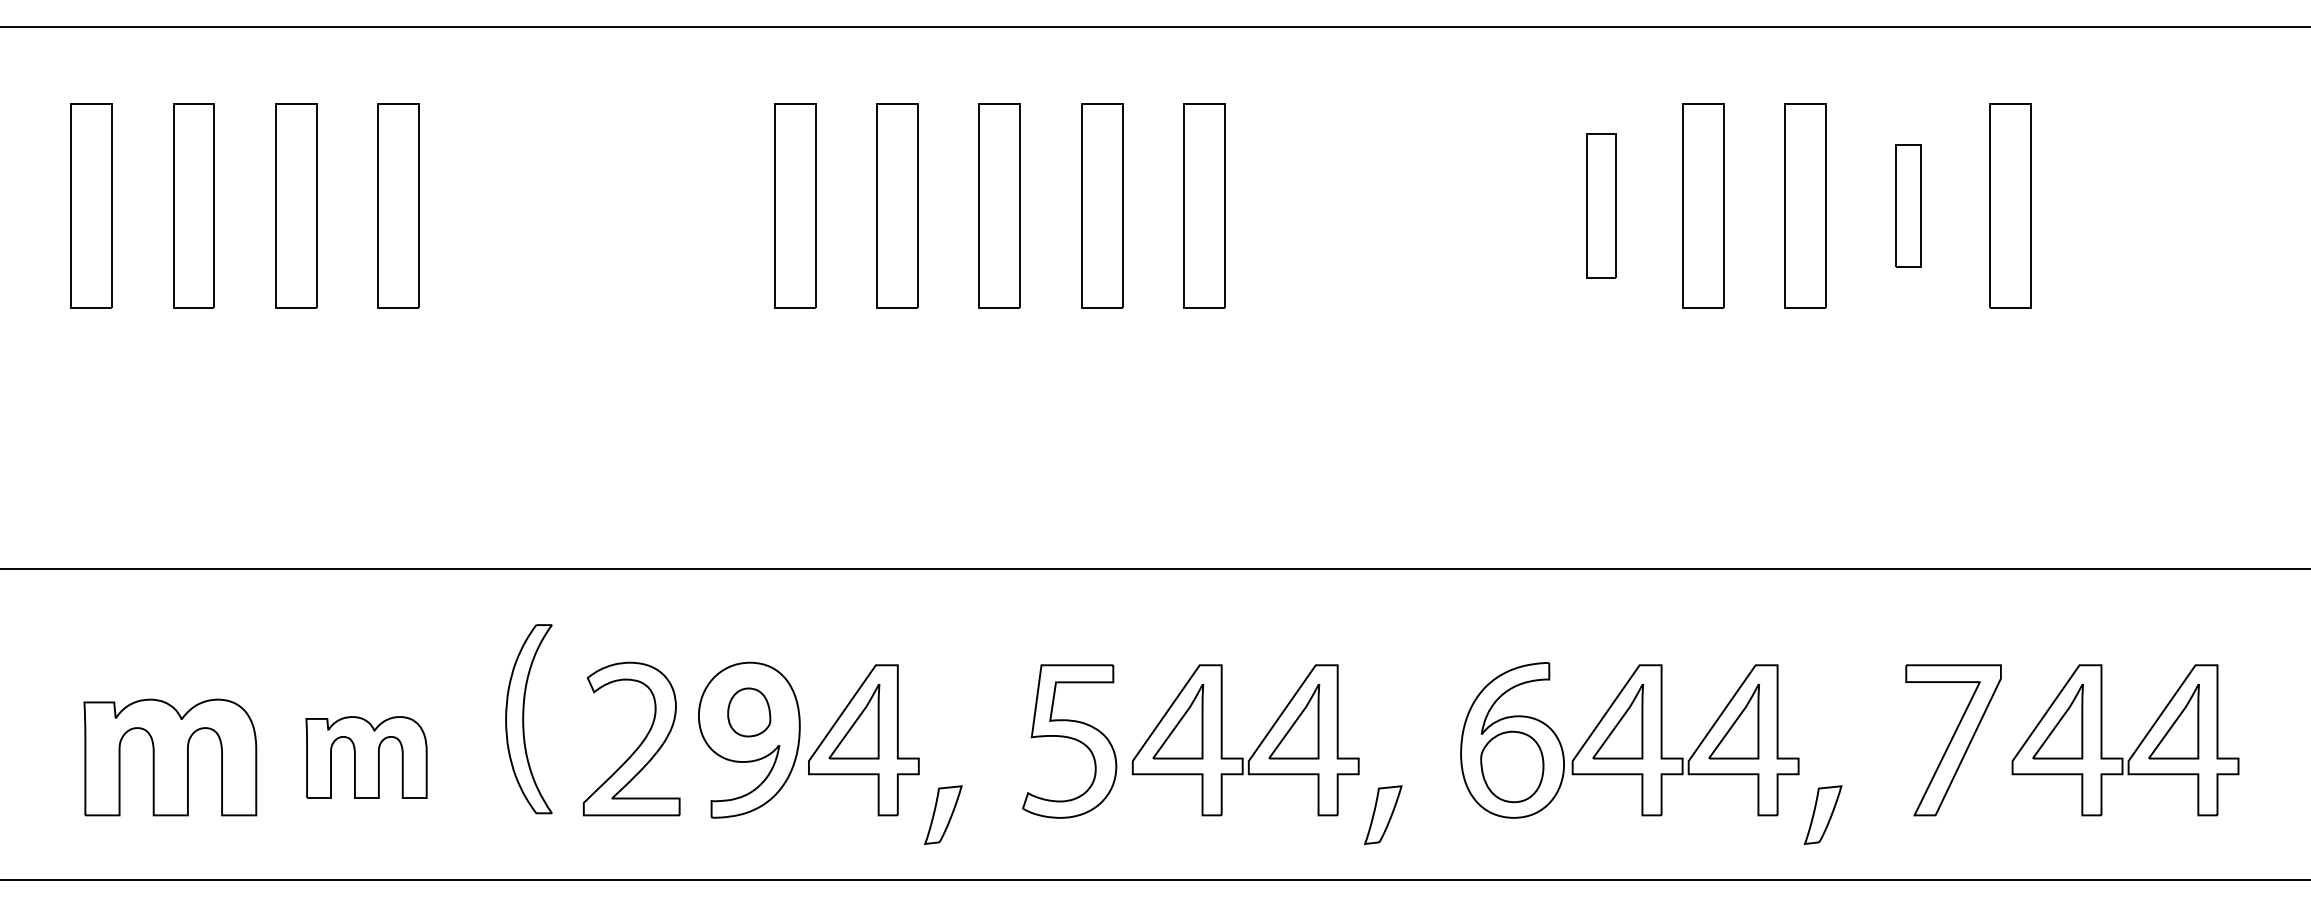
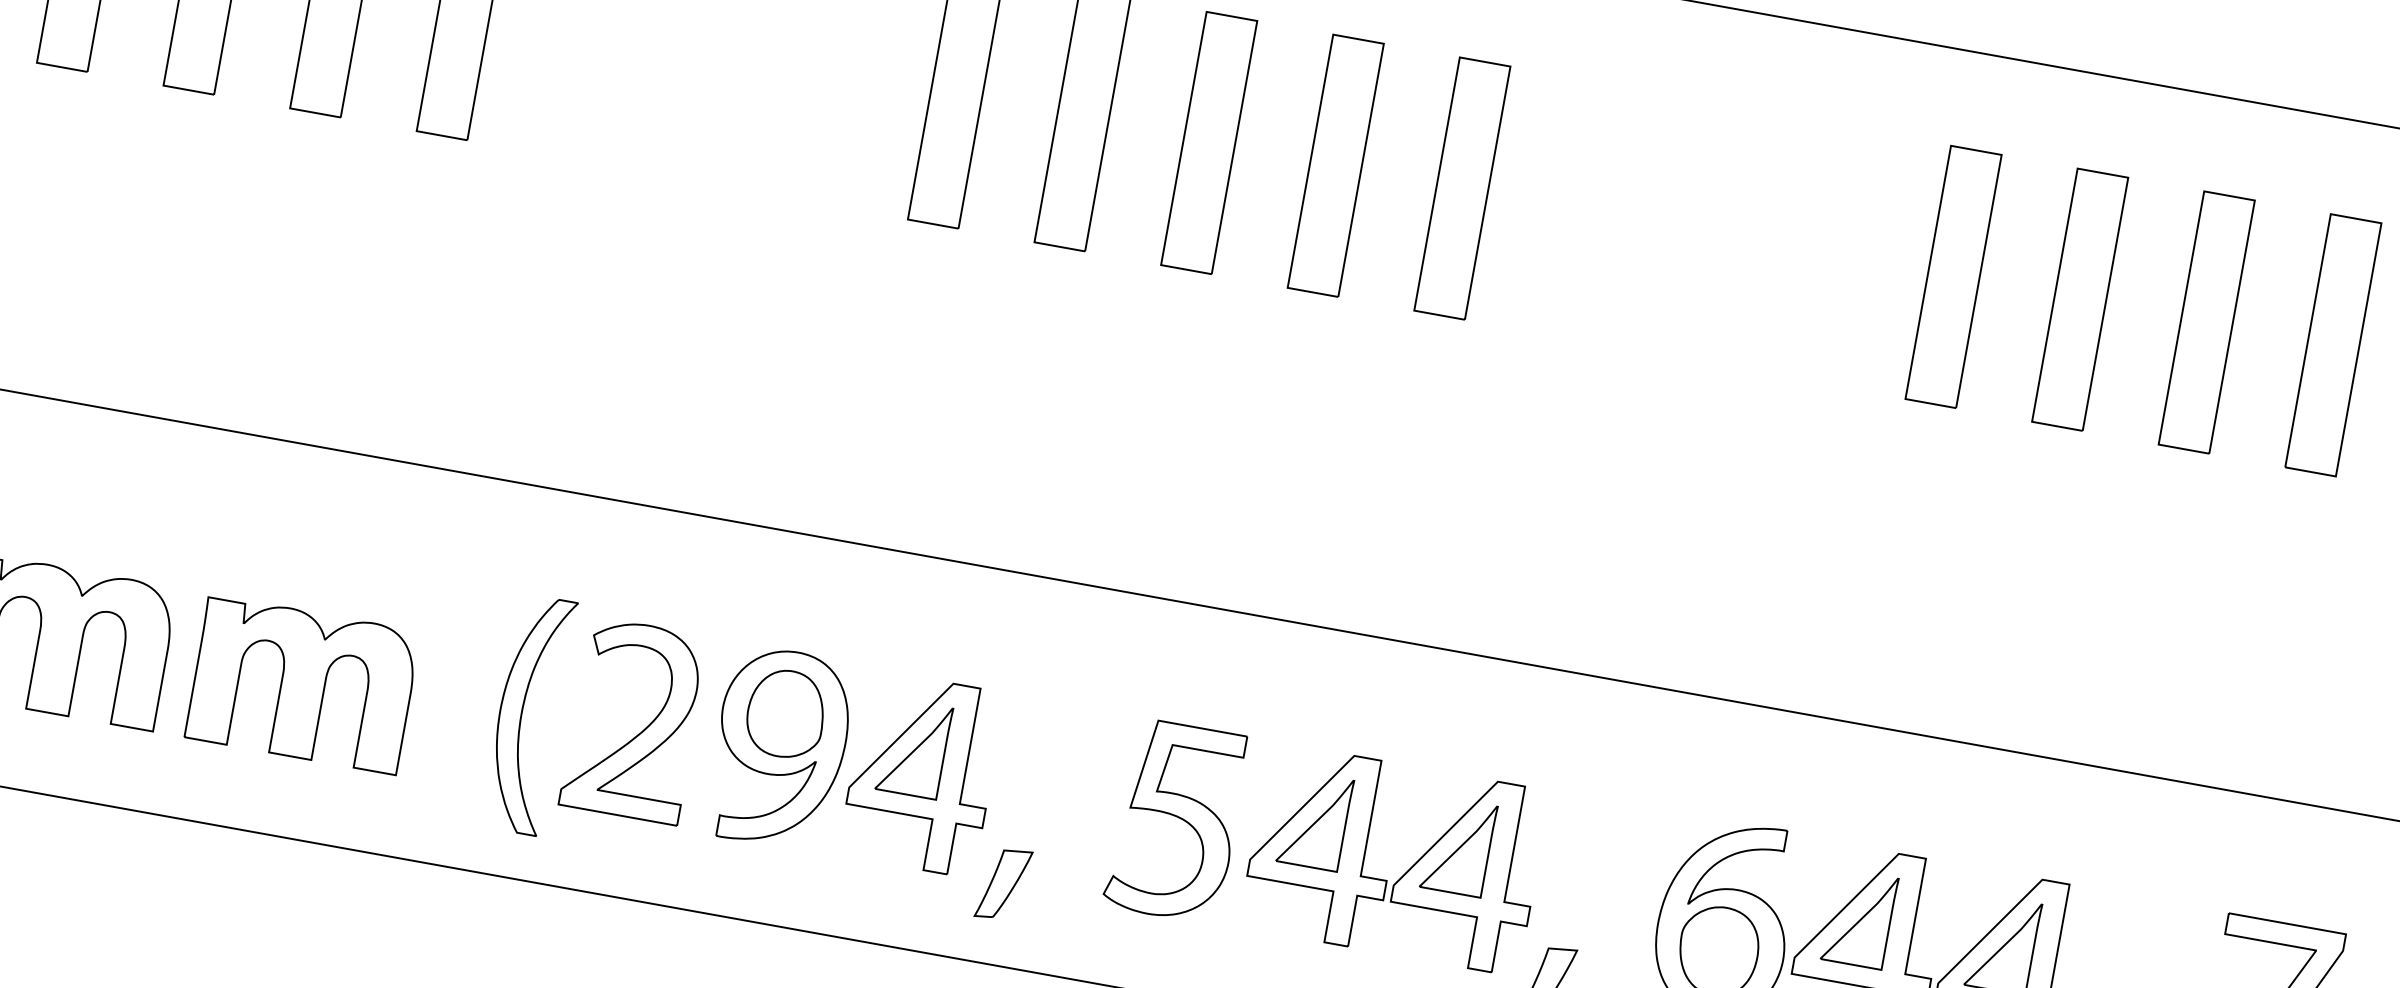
part: (1601, 205) -> (1954, 276), size x1.43
part: (1908, 205) -> (2334, 344), size x1.67
part: (749, 712) -> (786, 714), size x1.43
part: (528, 719) -> (528, 714), moved
part: (366, 757) -> (302, 684), size x1.43

